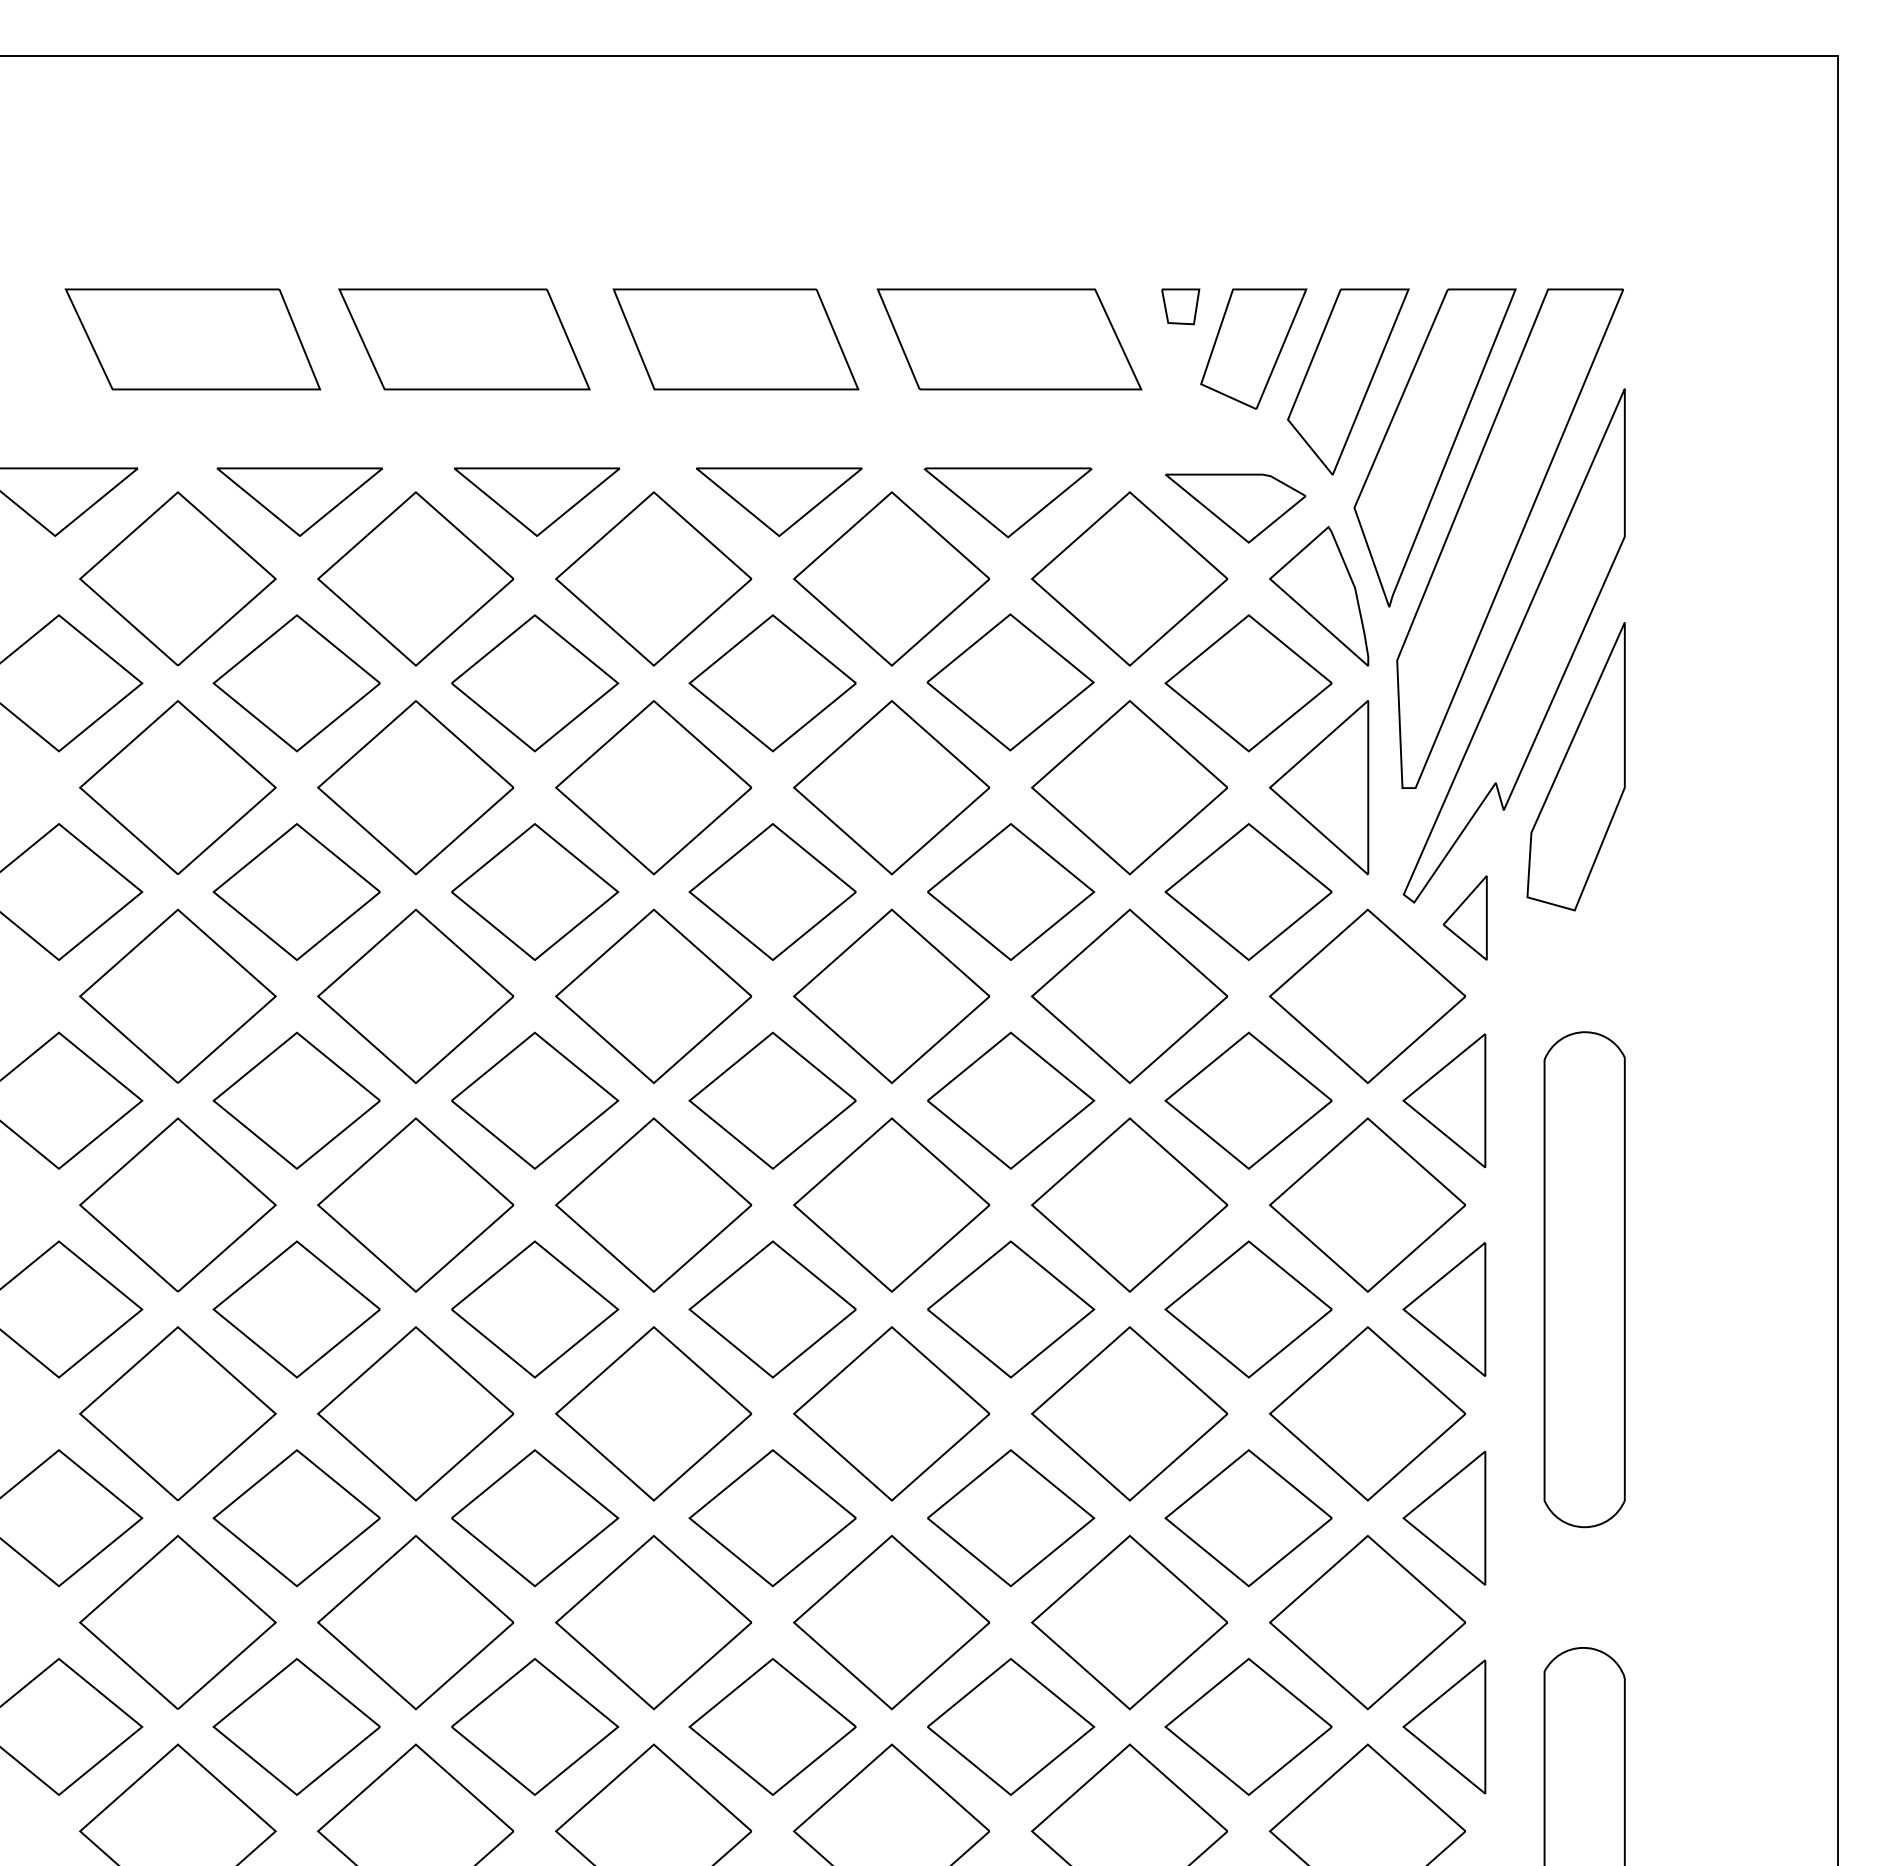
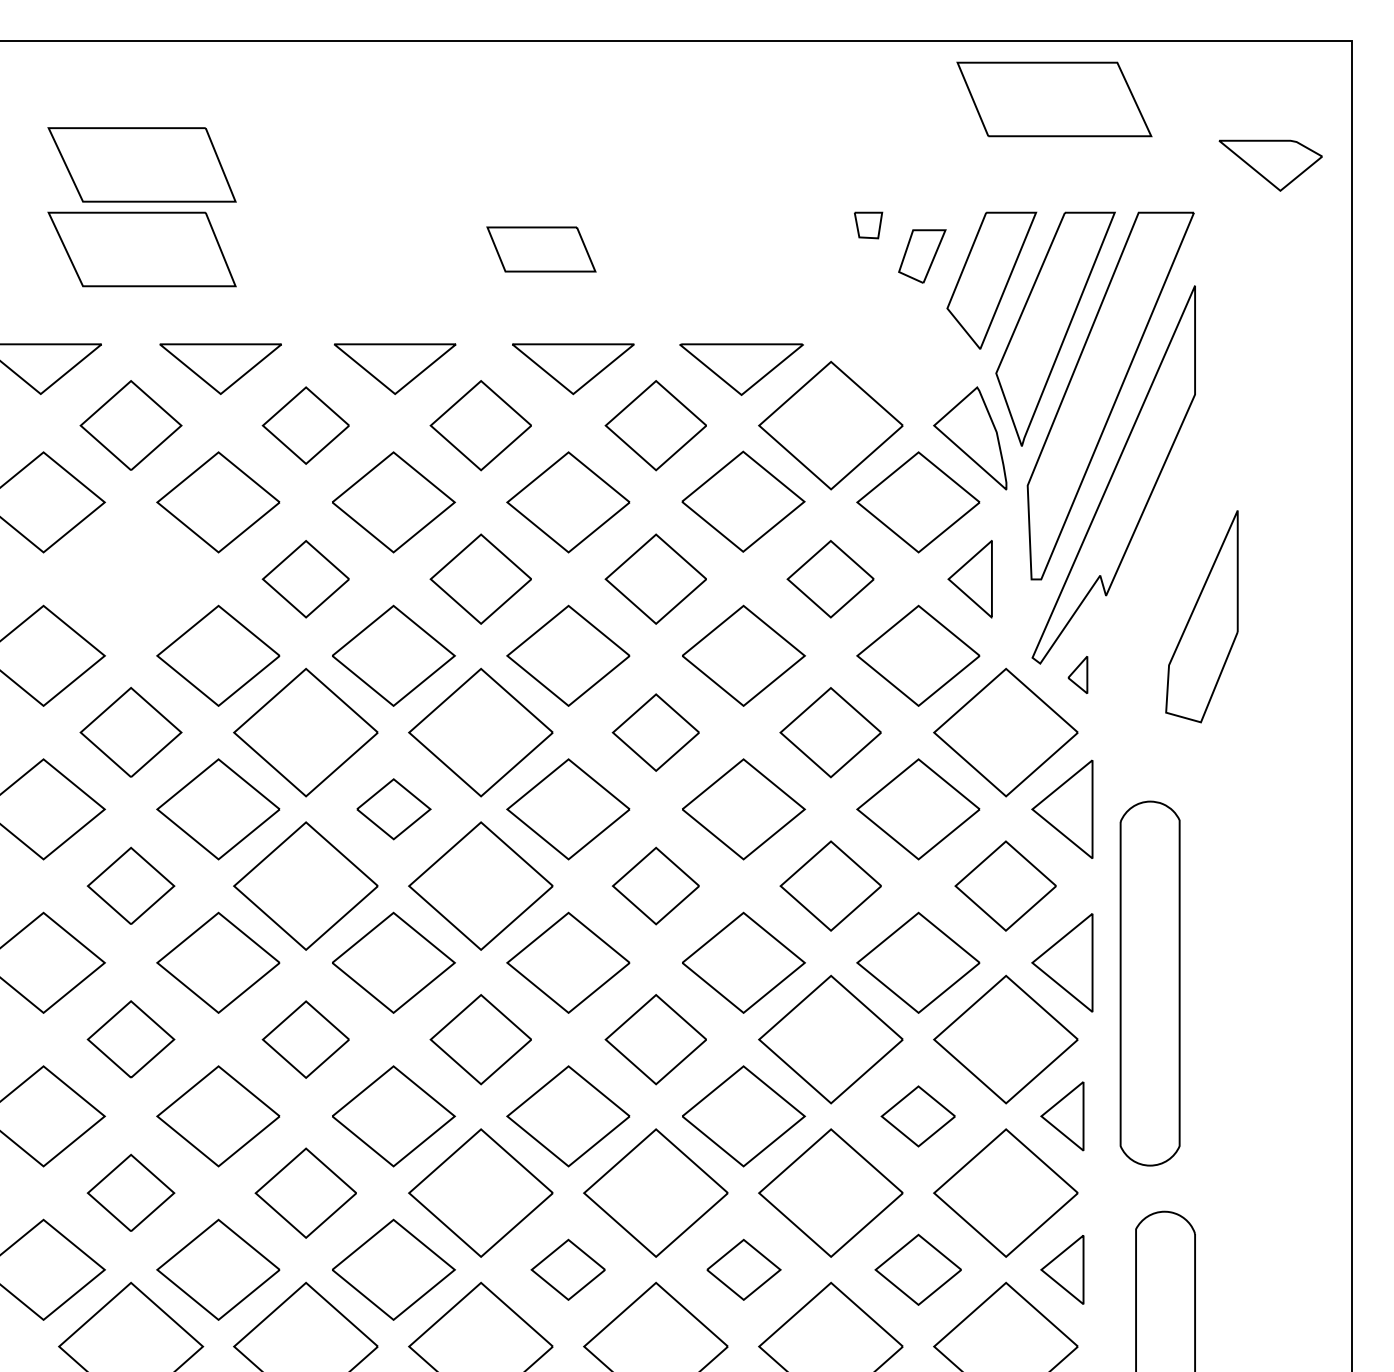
part: (192, 224) -> (141, 164), added
part: (464, 339) -> (341, 249), removed
part: (735, 339) -> (541, 249), size x0.6
part: (1009, 339) -> (1054, 99), moved
part: (1253, 348) -> (922, 256), size x0.6
part: (1235, 508) -> (1270, 165), moved
part: (177, 578) -> (130, 425), size x0.7
part: (415, 578) -> (305, 425), size x0.6
part: (653, 578) -> (480, 425), size x0.7
part: (891, 578) -> (655, 425), size x0.7
part: (1575, 766) -> (1201, 616), moved
part: (177, 787) -> (130, 578), removed
part: (415, 787) -> (305, 578), size x0.6
part: (653, 787) -> (480, 578), size x0.7
part: (891, 787) -> (655, 578), size x0.7
part: (1128, 787) -> (830, 578), size x0.6
part: (1318, 787) -> (969, 578), size x0.6
part: (1465, 917) -> (1077, 674), size x0.6
part: (177, 995) -> (130, 731), size x0.7
part: (891, 996) -> (655, 732), size x0.6
part: (1128, 996) -> (830, 732), size x0.7
part: (535, 1100) -> (394, 809), size x0.6
part: (177, 1204) -> (130, 885), size x0.6
part: (891, 1204) -> (655, 885), size x0.6
part: (1129, 1204) -> (830, 885), size x0.7
part: (1366, 1204) -> (1005, 885), size x0.7
part: (1584, 1279) -> (1150, 983), moved
part: (177, 1413) -> (130, 1039), size x0.6
part: (415, 1413) -> (305, 1039), size x0.6
part: (653, 1413) -> (480, 1039), size x0.7
part: (891, 1413) -> (655, 1039), size x0.7
part: (1444, 1517) -> (1062, 1115), size x0.7
part: (1248, 1518) -> (918, 1116), size x0.6
part: (177, 1622) -> (130, 1193), size x0.6
part: (415, 1622) -> (305, 1193), size x0.7
part: (772, 1726) -> (568, 1269), size x0.6
part: (1011, 1726) -> (744, 1269), size x0.6
part: (1248, 1726) -> (918, 1269), size x0.7
part: (1444, 1726) -> (1062, 1269), size x0.7

